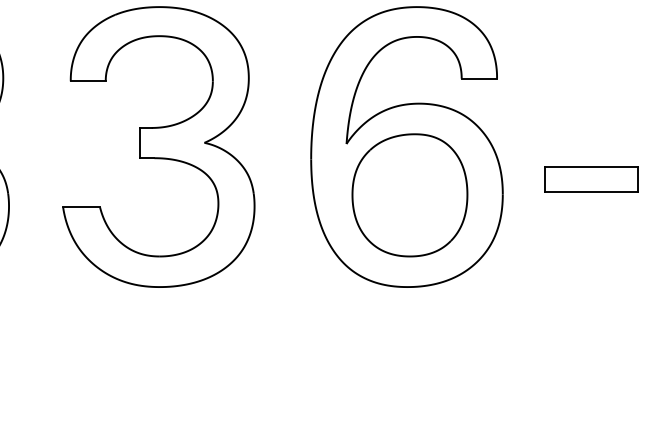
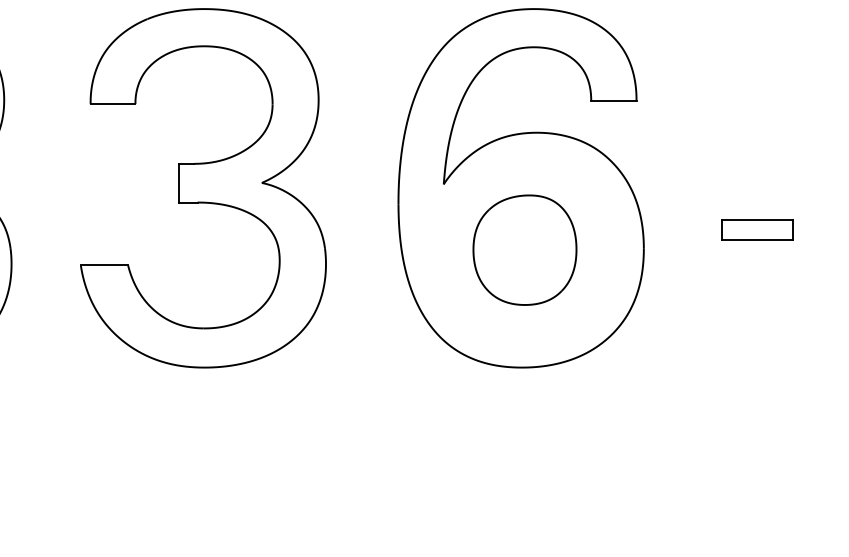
part: (591, 179) -> (757, 229), size x0.6
part: (409, 195) -> (524, 250), size x0.7

